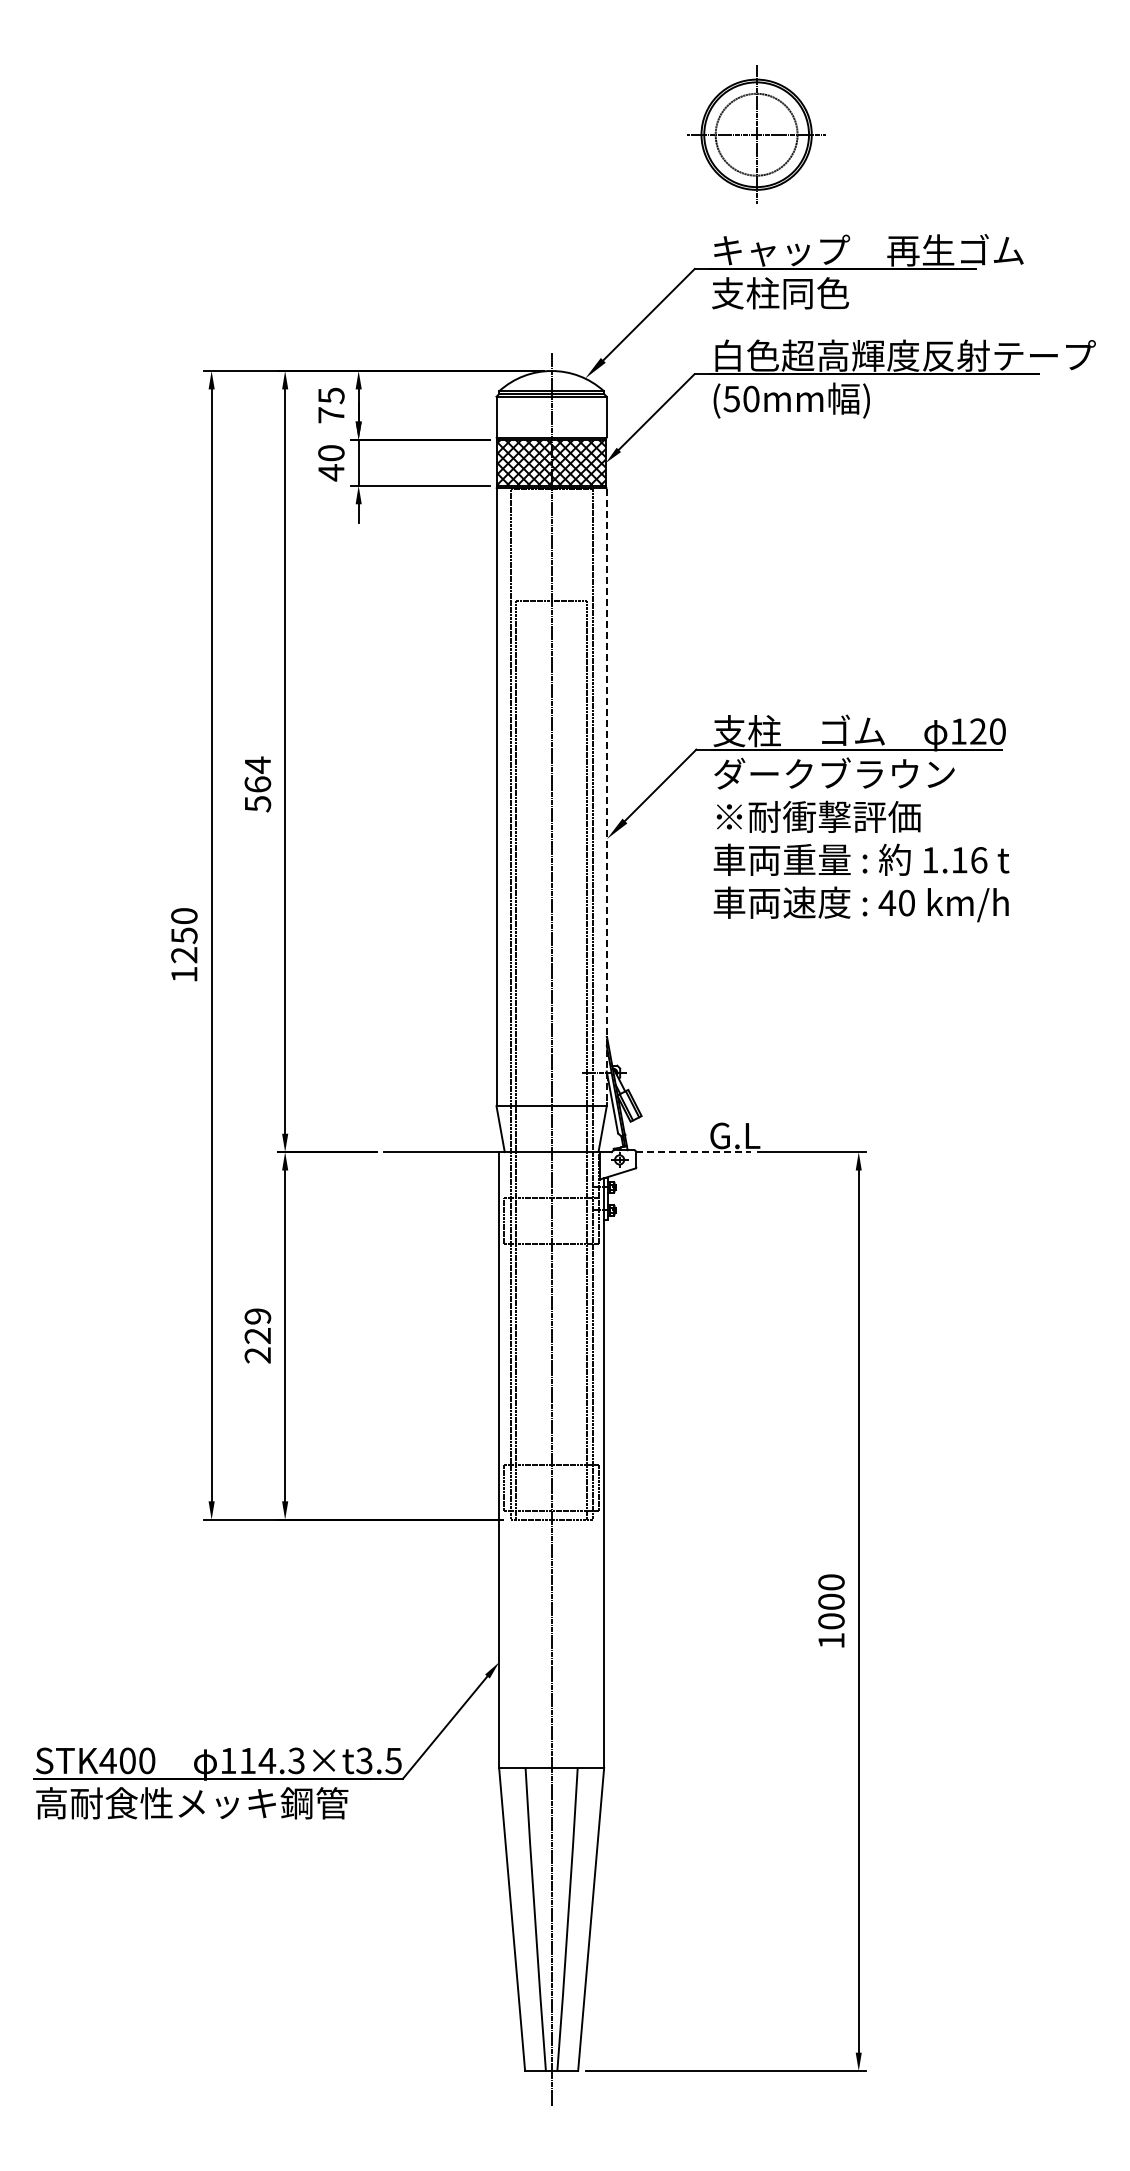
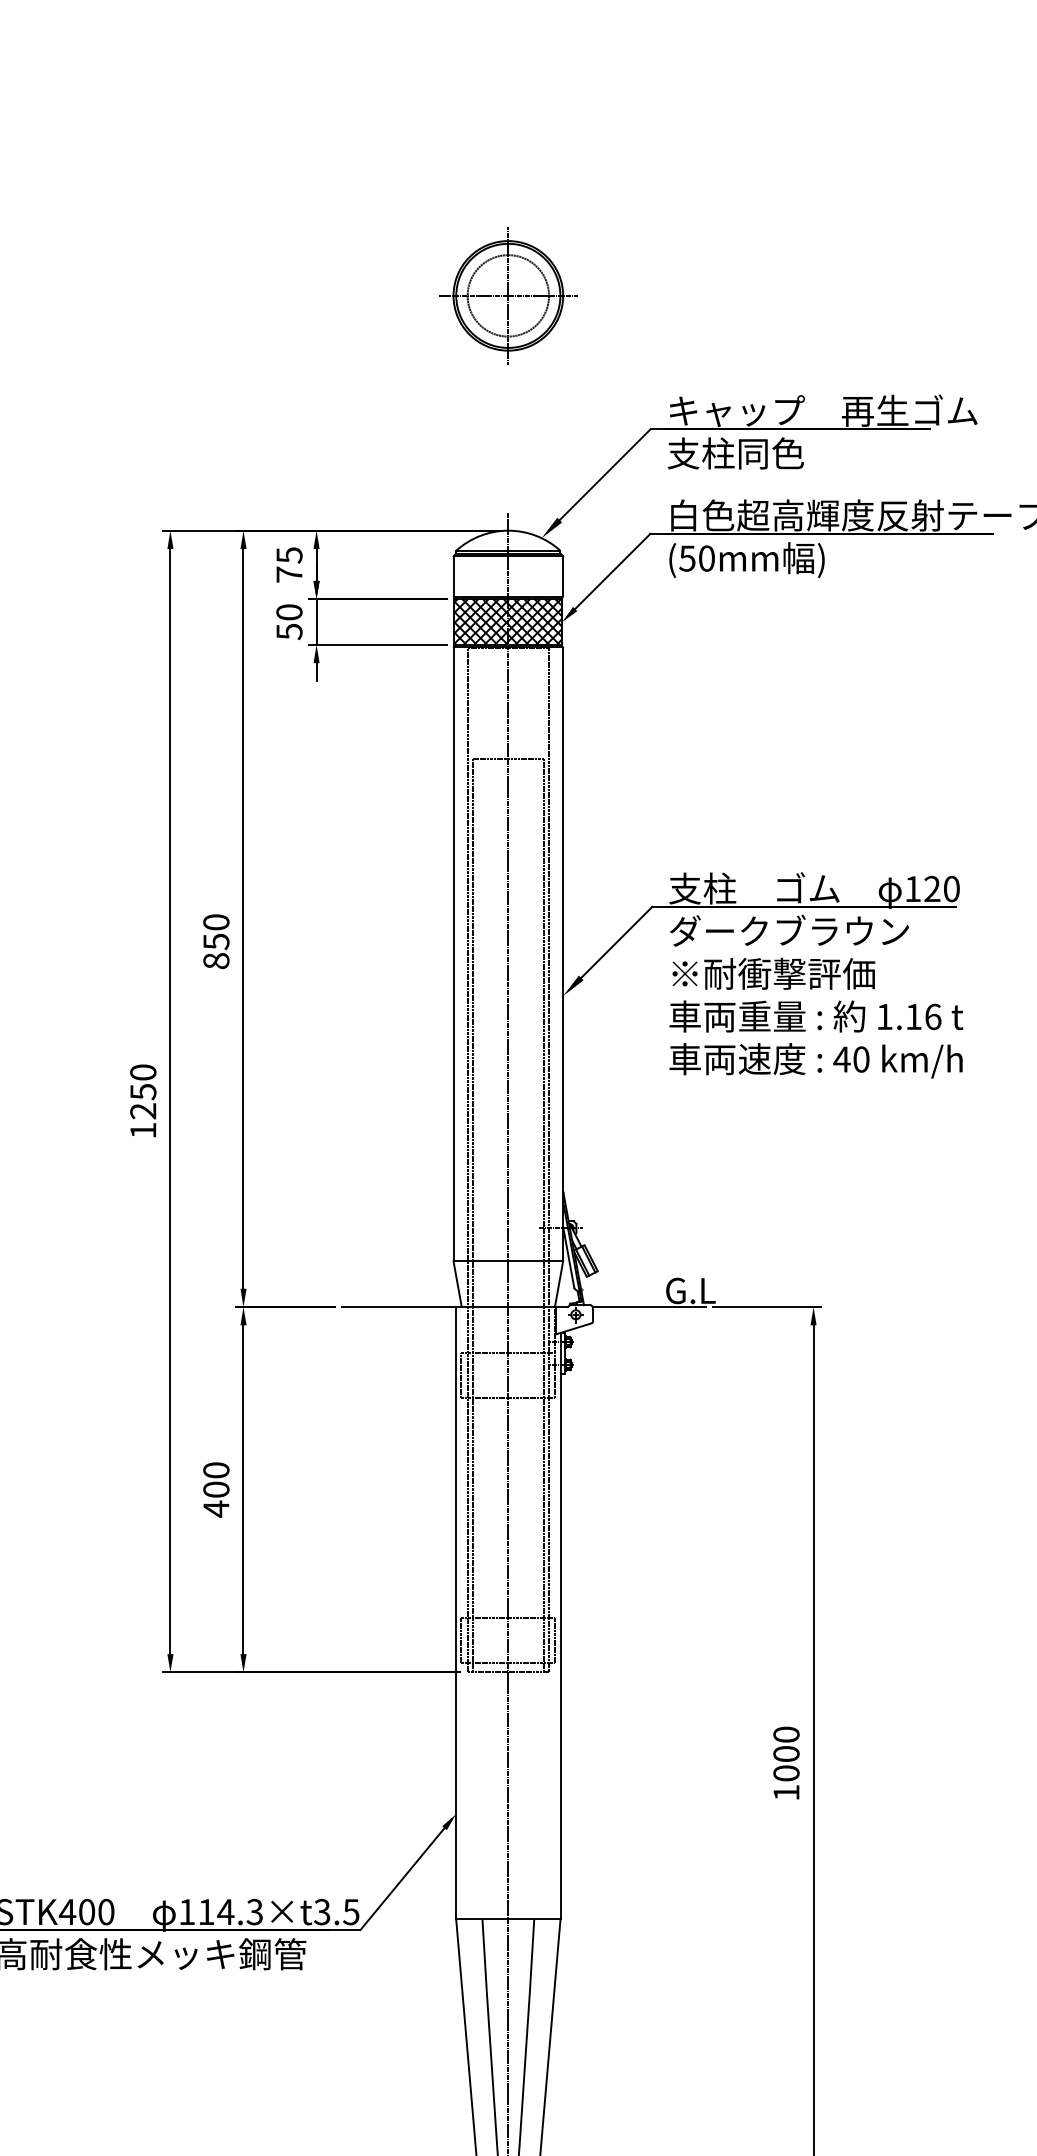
part: (756, 134) -> (508, 295), moved
text: (331, 472) -> (289, 631), 40 -> 50
text: (257, 784) -> (216, 941), 564 -> 850
line: (606, 797) -> (562, 954), dashed -> solid
line: (694, 1152) -> (650, 1307), dashed -> solid
text: (257, 1336) -> (216, 1490), 229 -> 400

